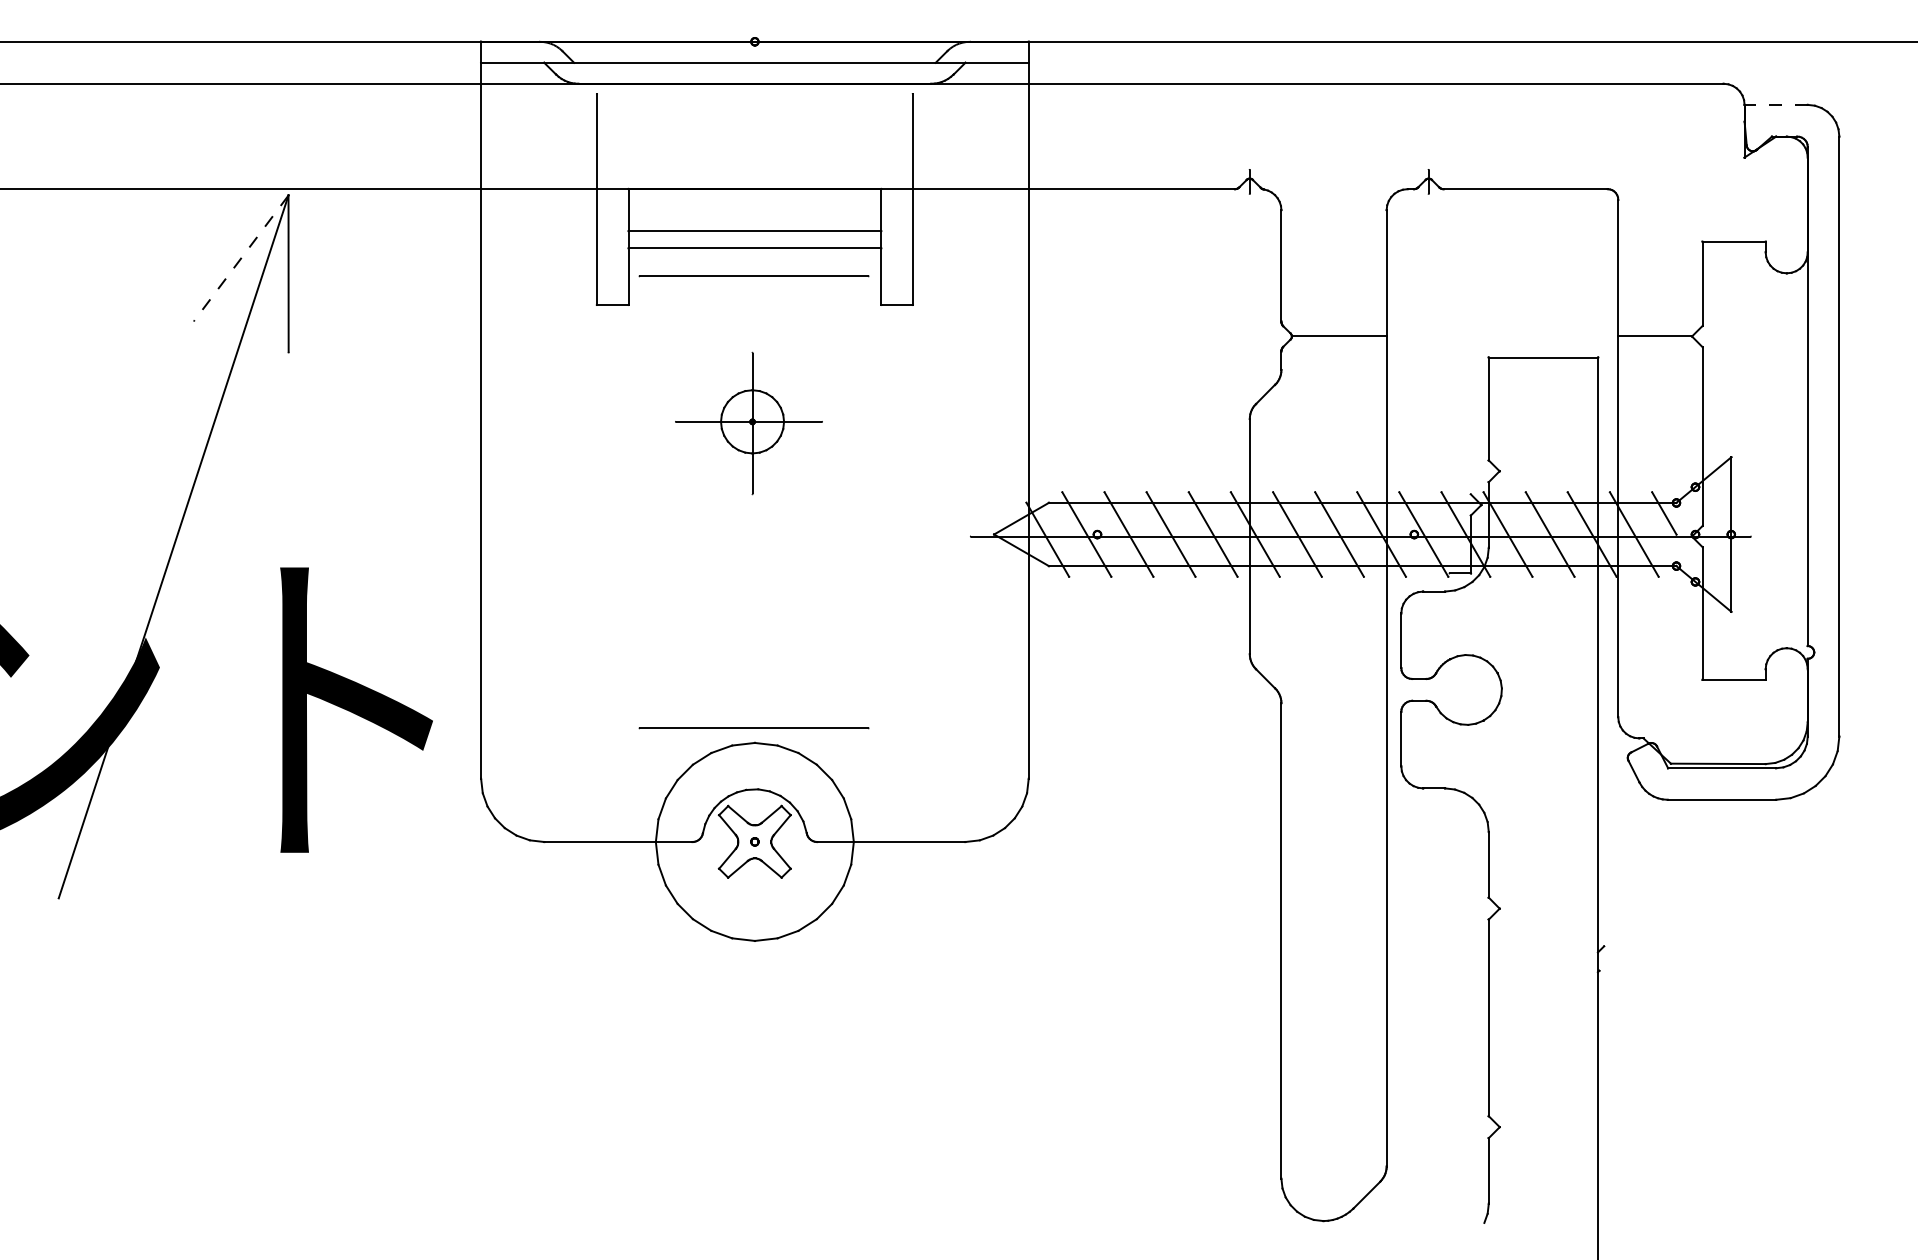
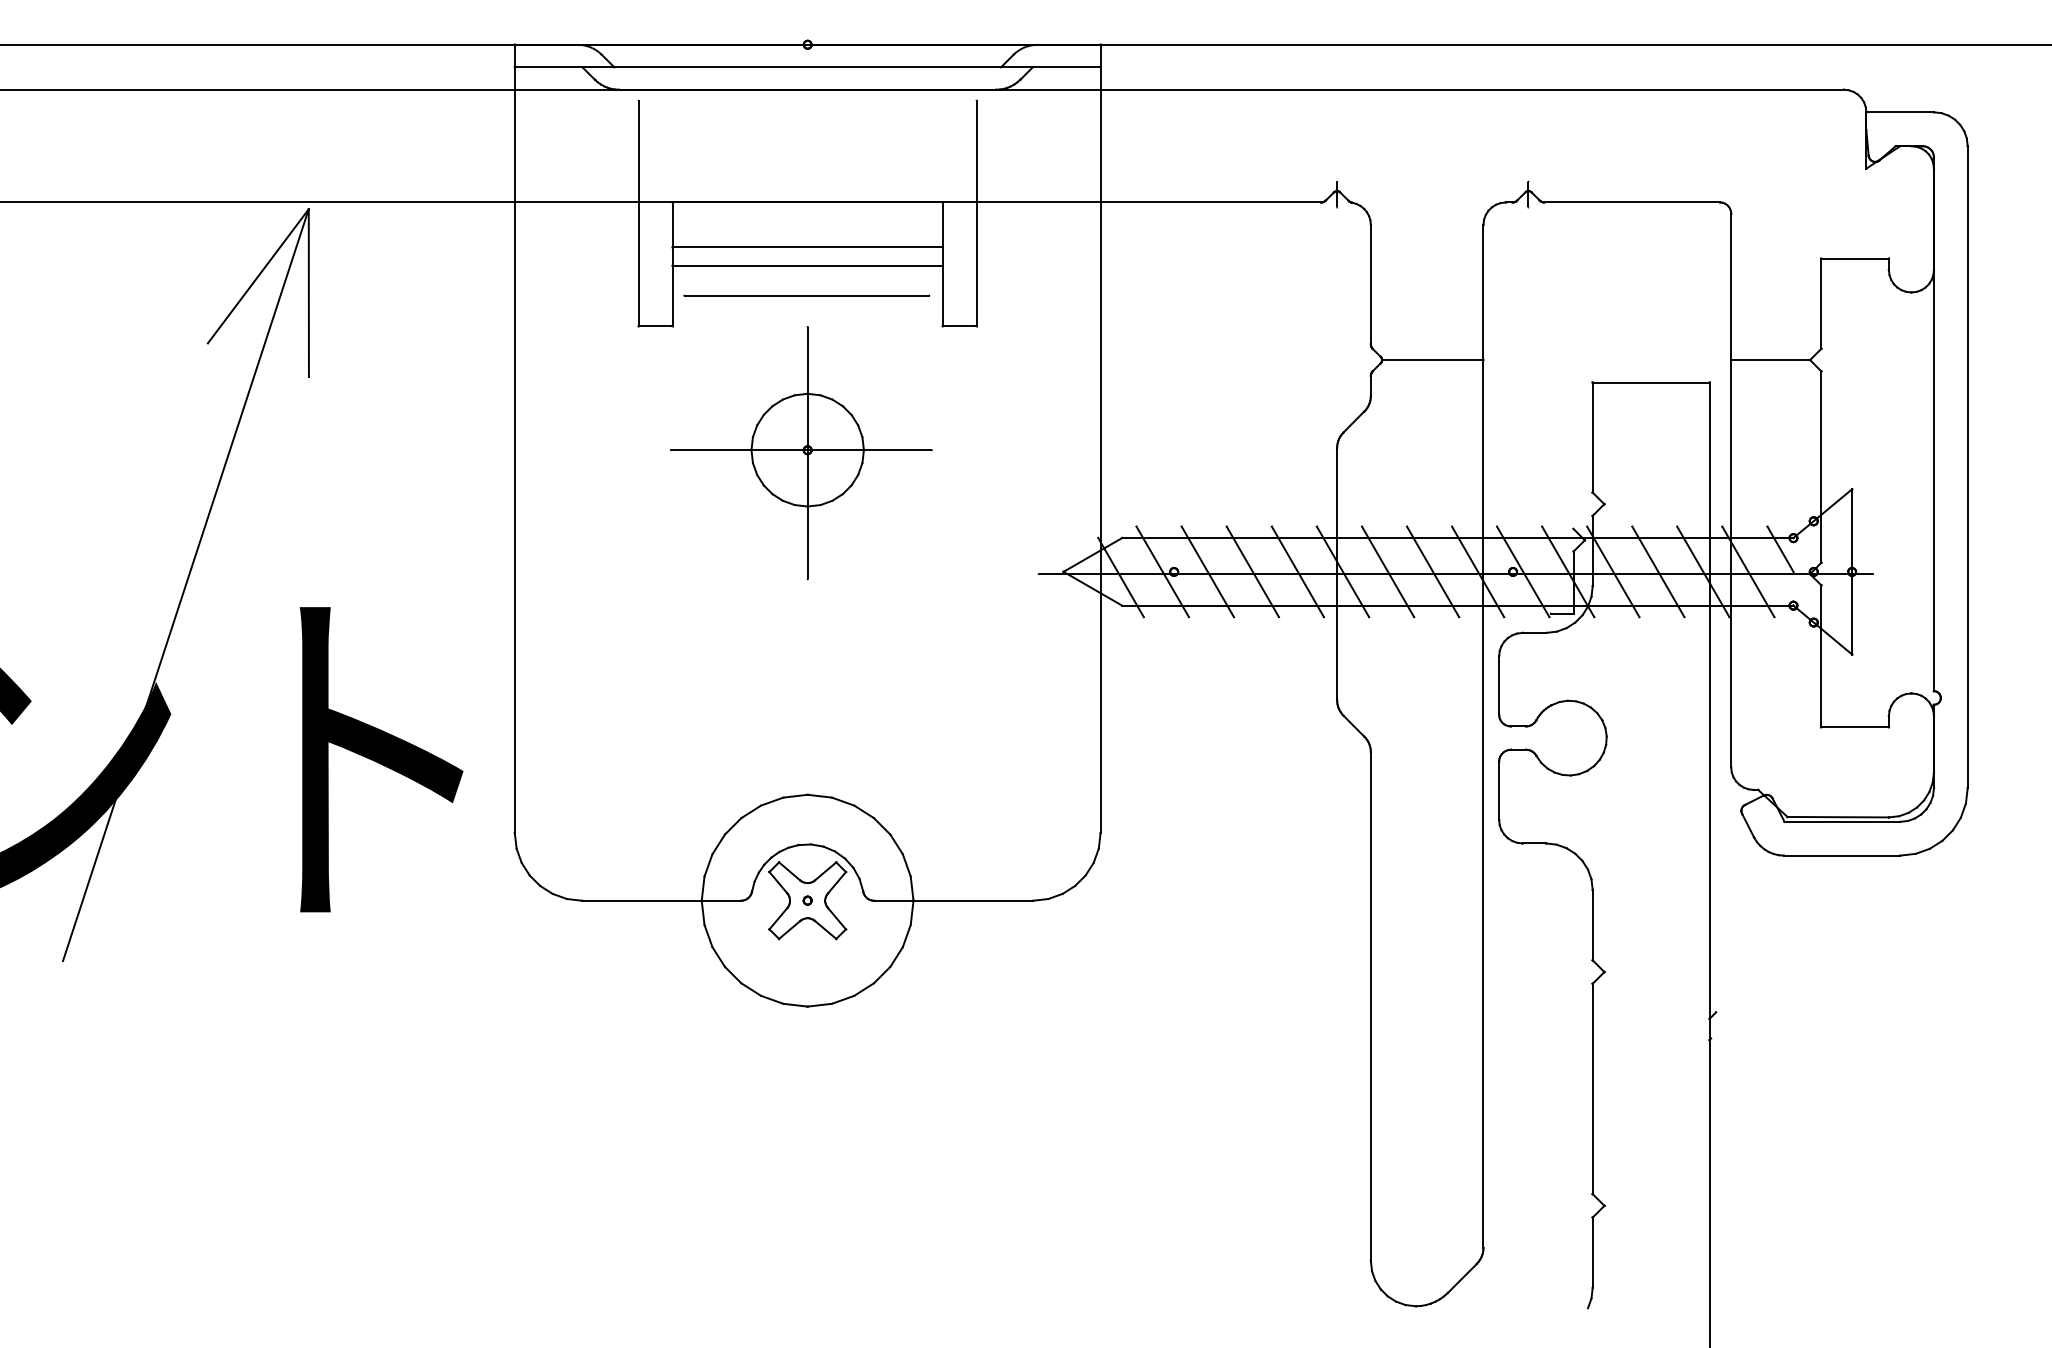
line: (1776, 104) -> (1900, 111), dashed -> solid
line: (241, 258) -> (258, 276), dashed -> solid
part: (748, 423) -> (800, 453), size x1.67
line: (753, 728) -> (806, 779), removed

